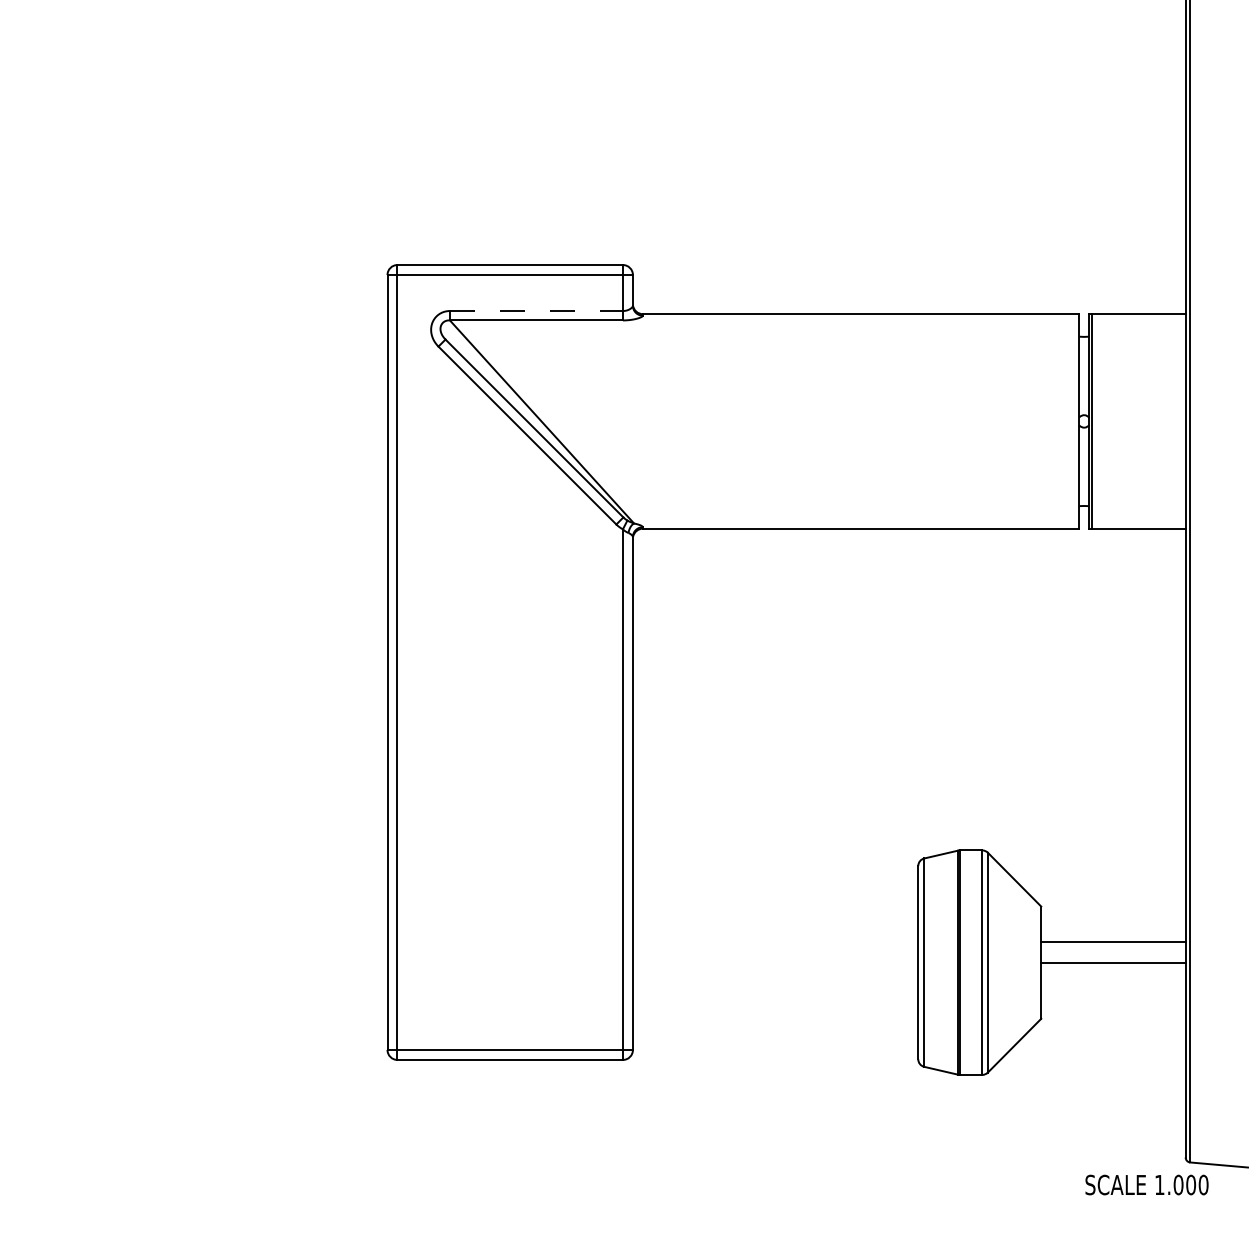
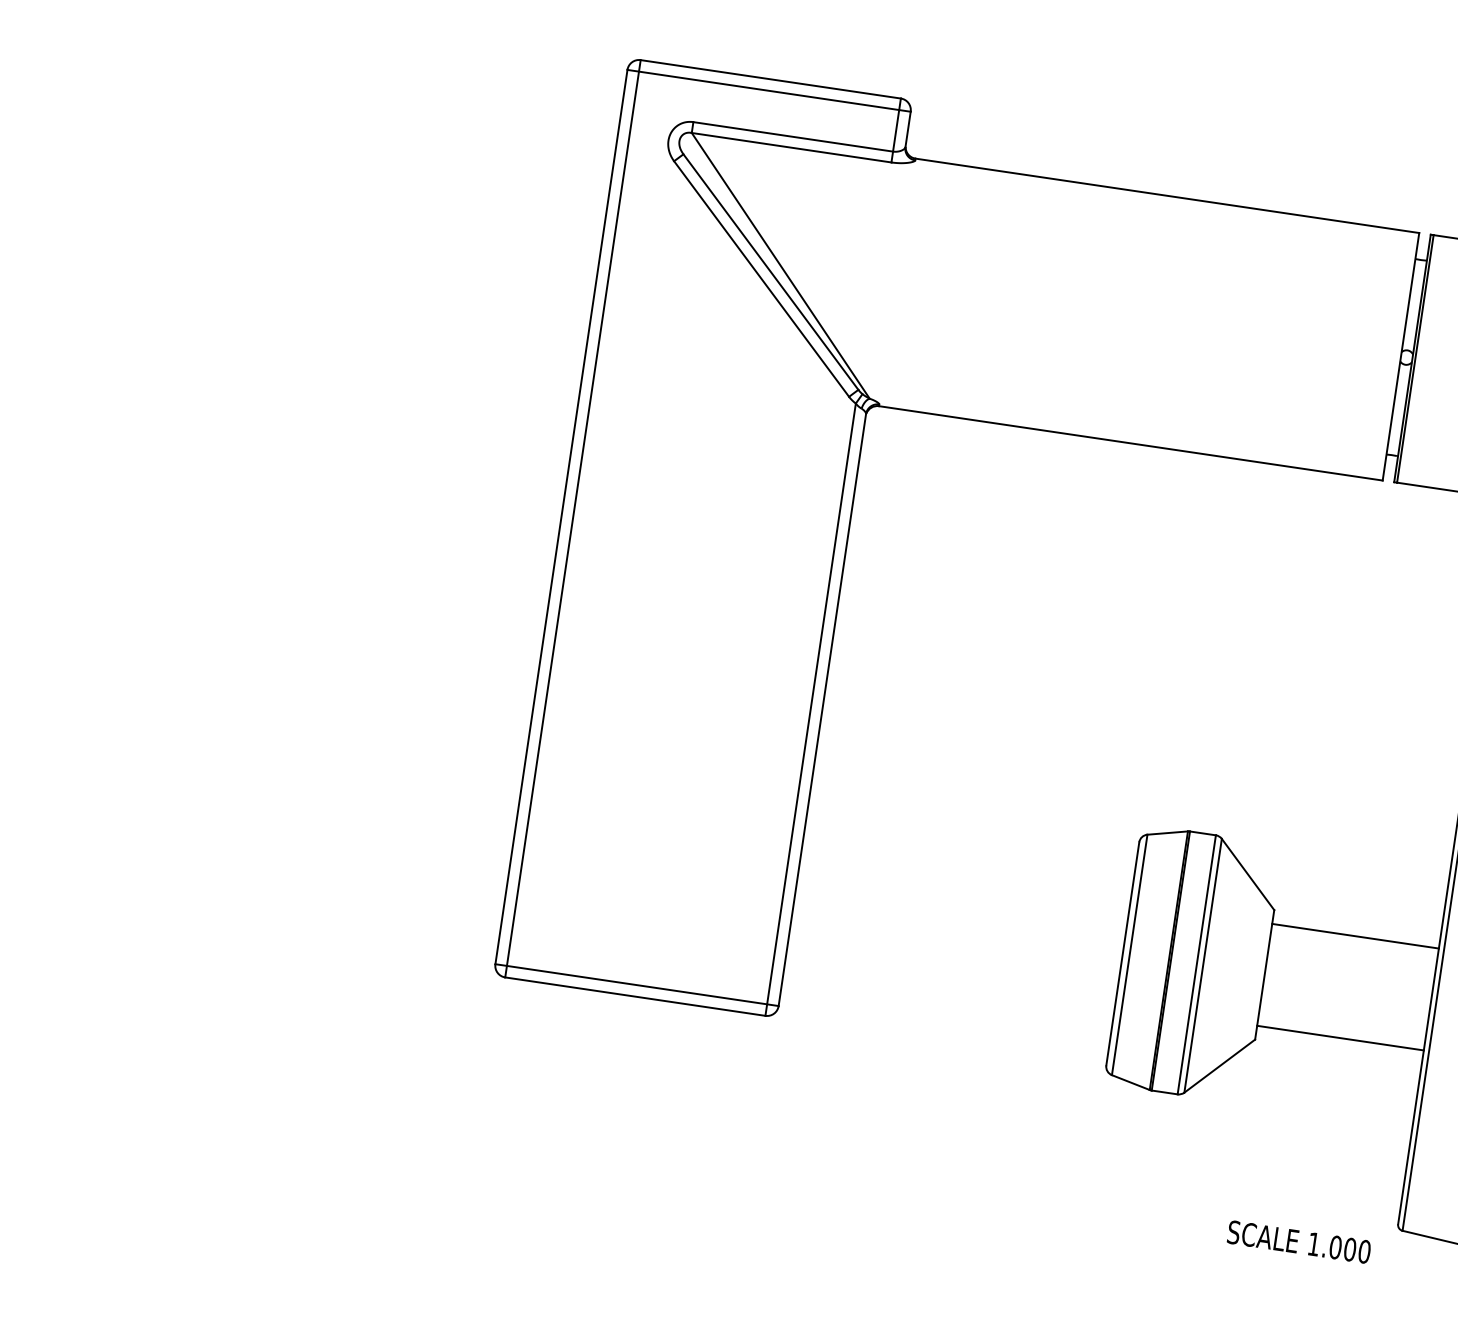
line: (536, 311) -> (793, 137), dashed -> solid
line: (1113, 941) -> (1340, 1037), moved
line: (1113, 962) -> (1355, 936), moved
text: (1146, 1184) -> (1298, 1241), moved

